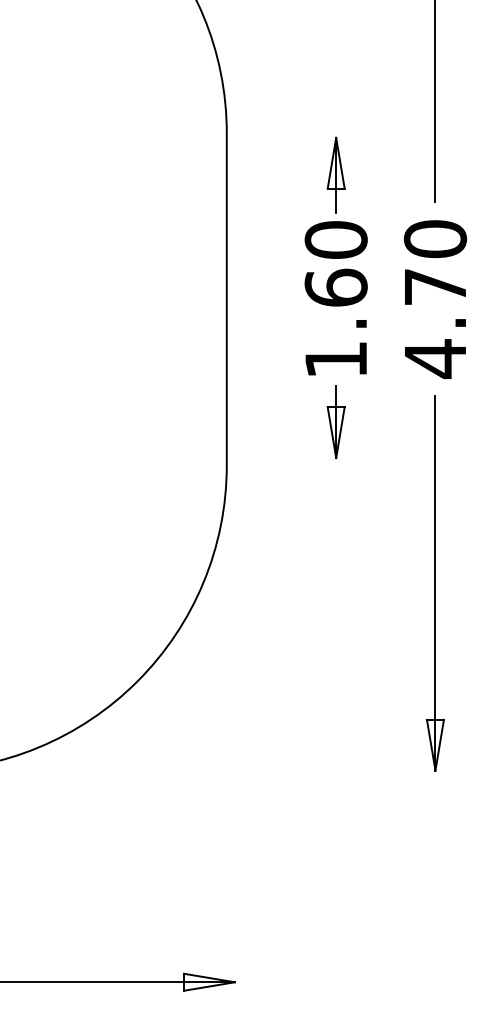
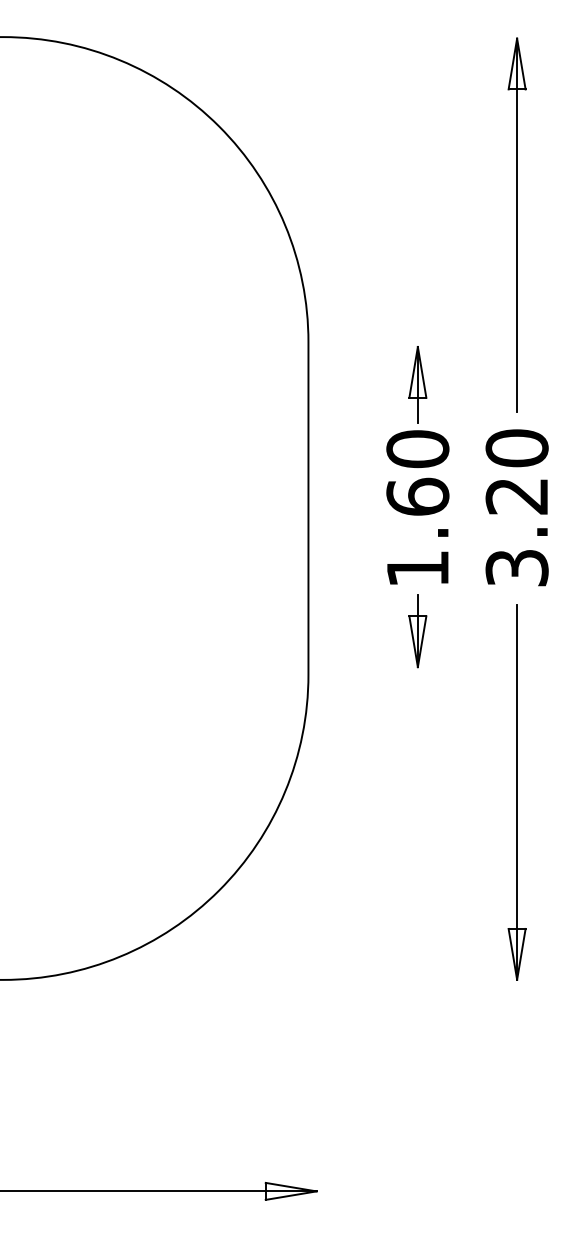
text: (434, 324) -> (516, 533), 4.70 -> 3.20

